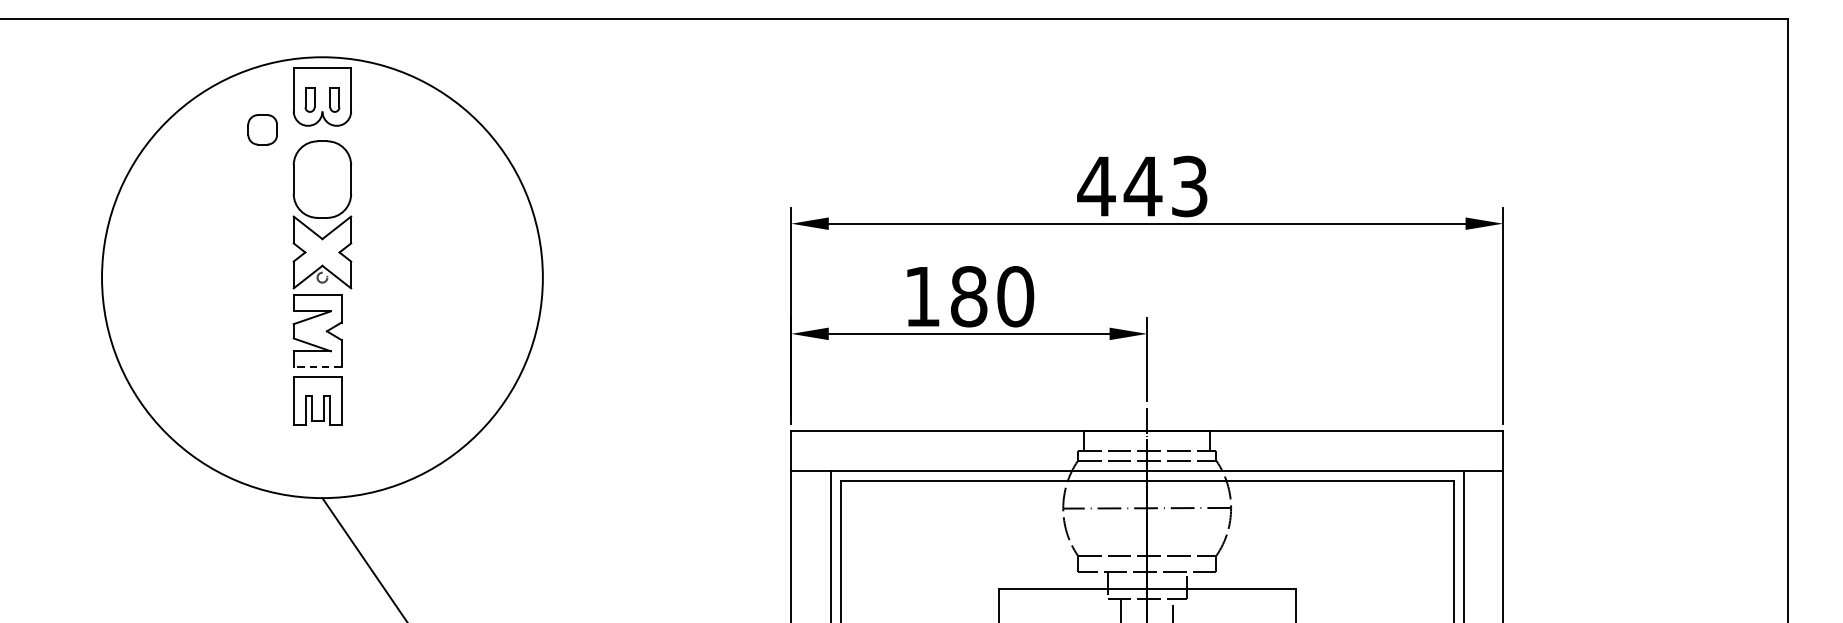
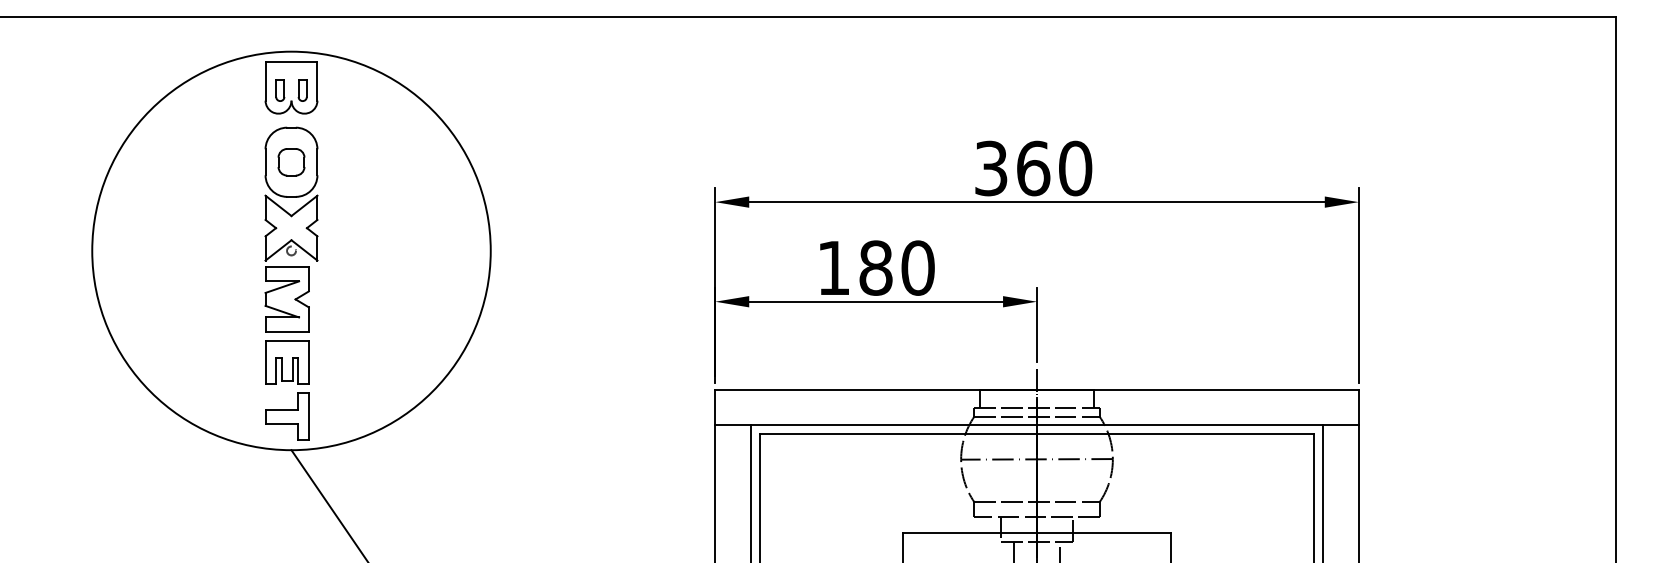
part: (262, 130) -> (291, 162), moved
text: (1142, 186) -> (1032, 168), 443 -> 360
line: (318, 366) -> (287, 331), dashed -> solid
part: (318, 460) -> (287, 416), added

